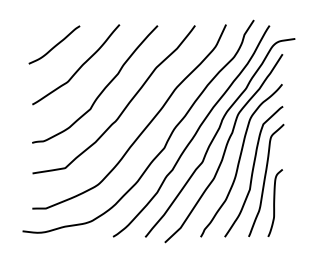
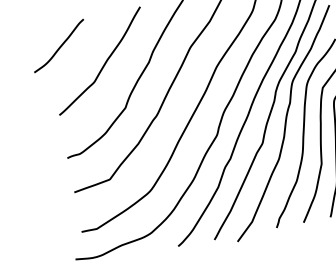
curve: (55, 44) -> (60, 45), moved

